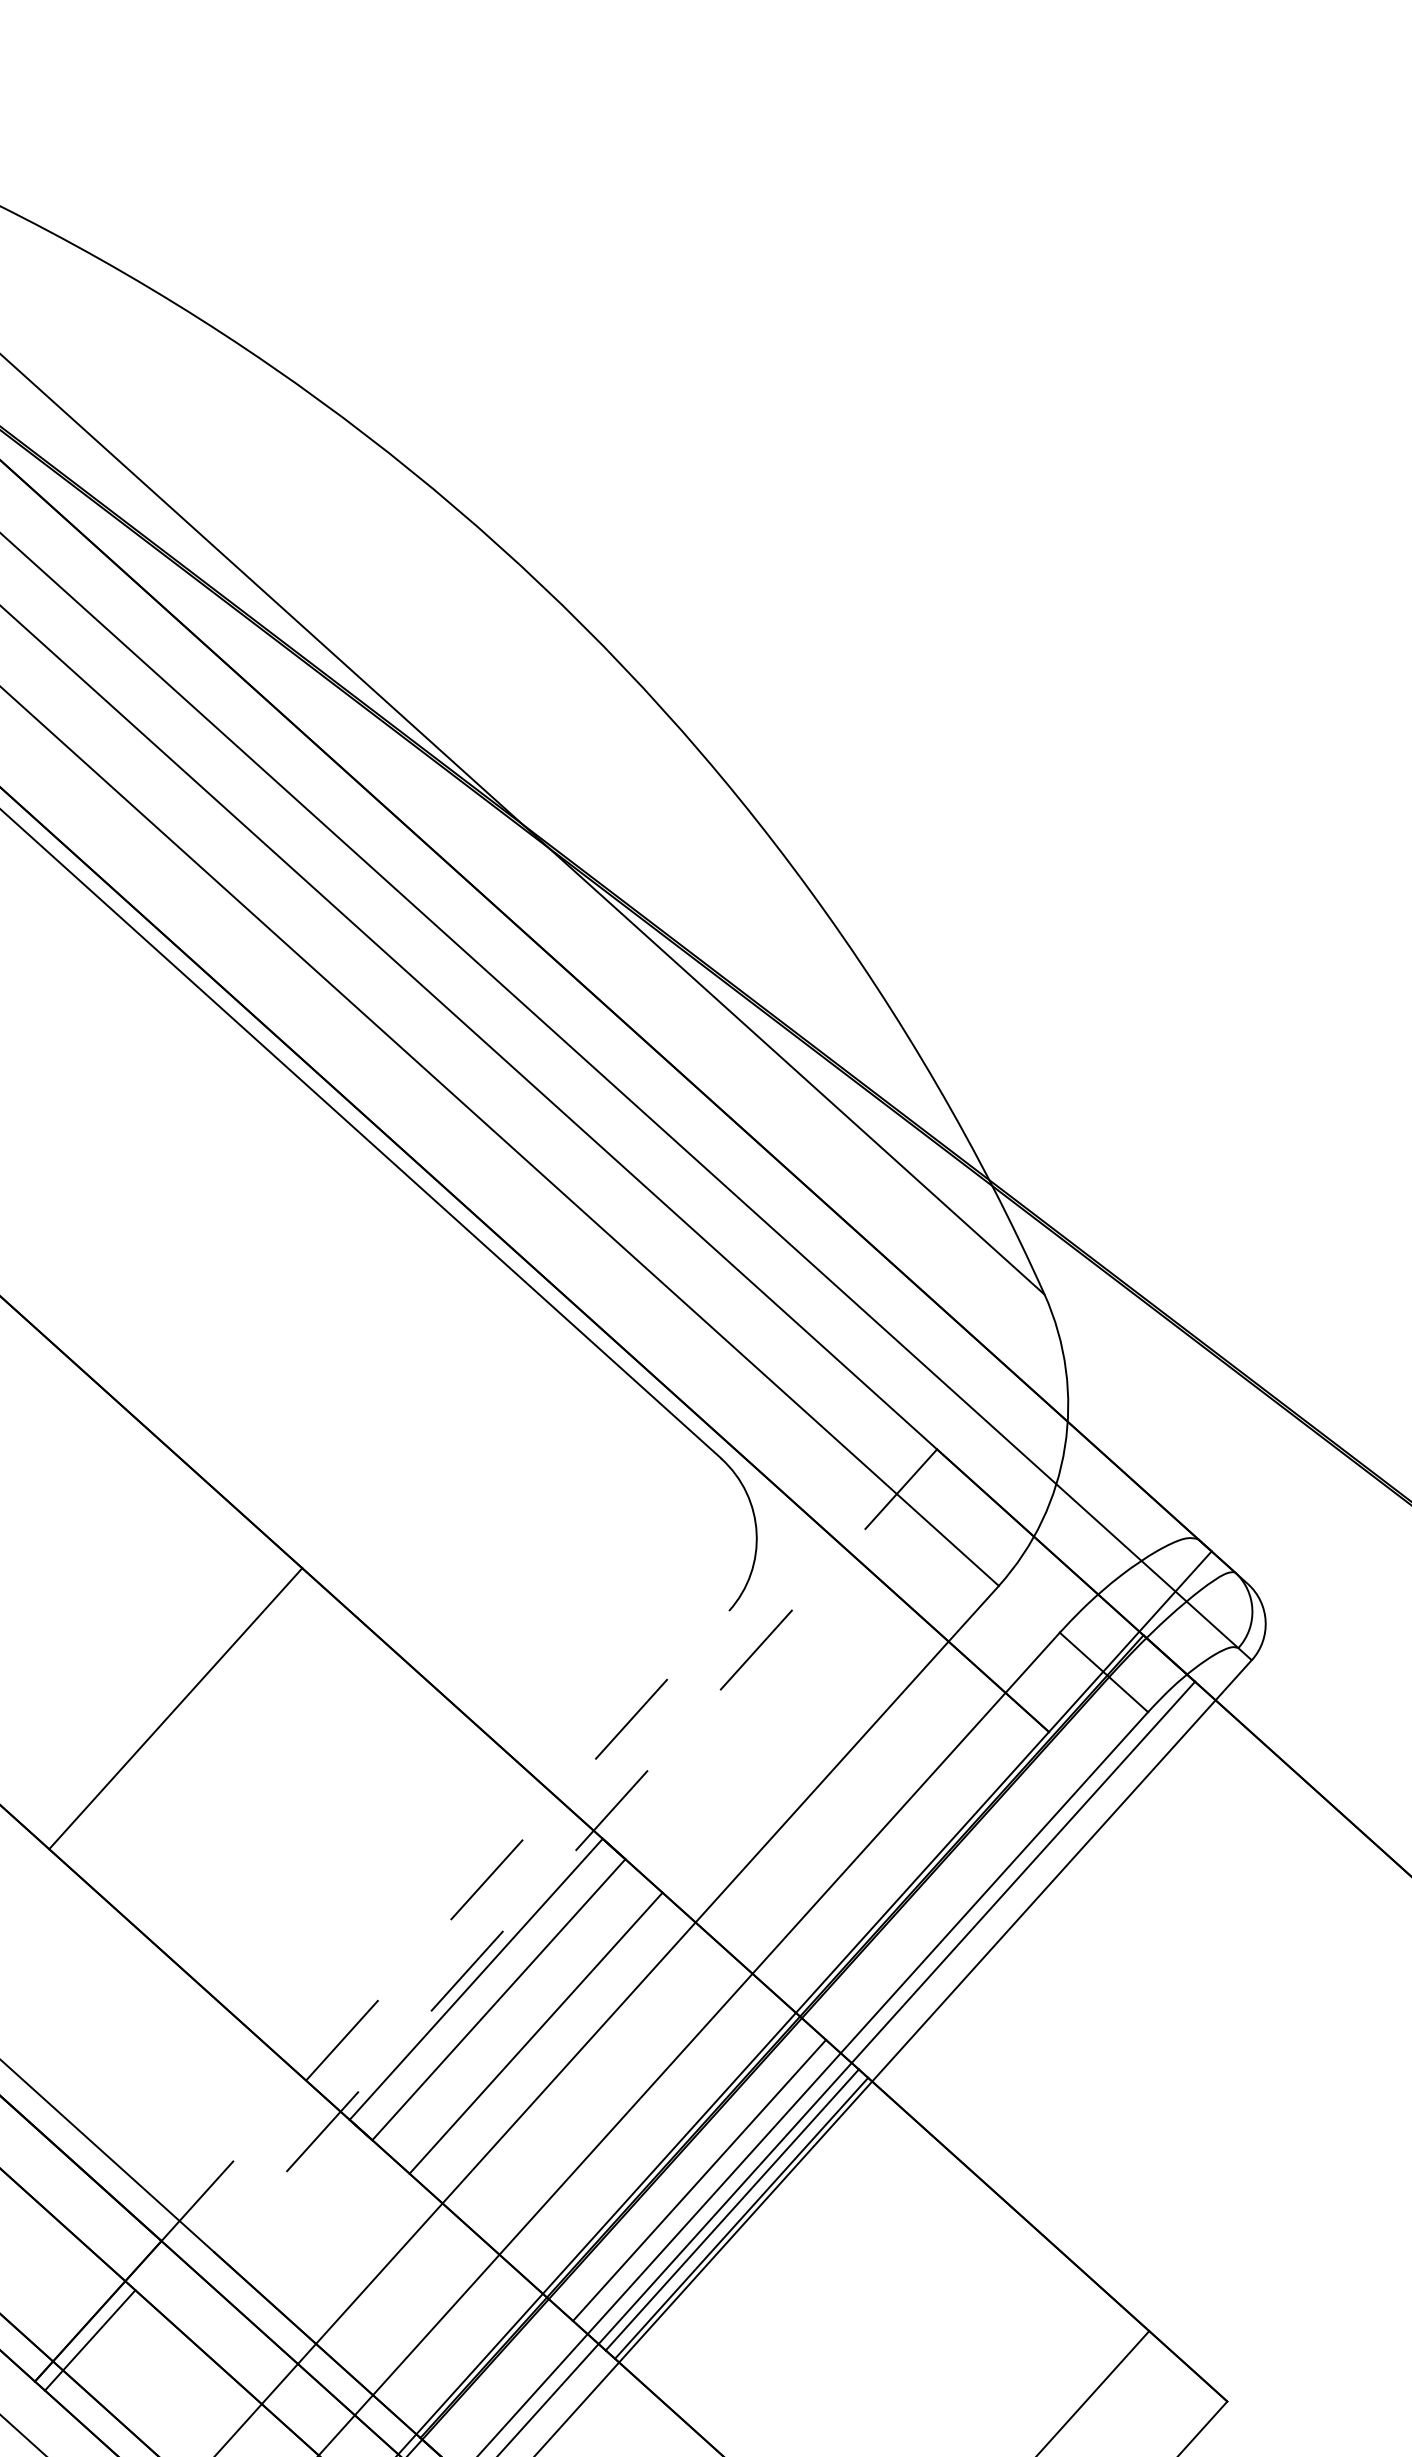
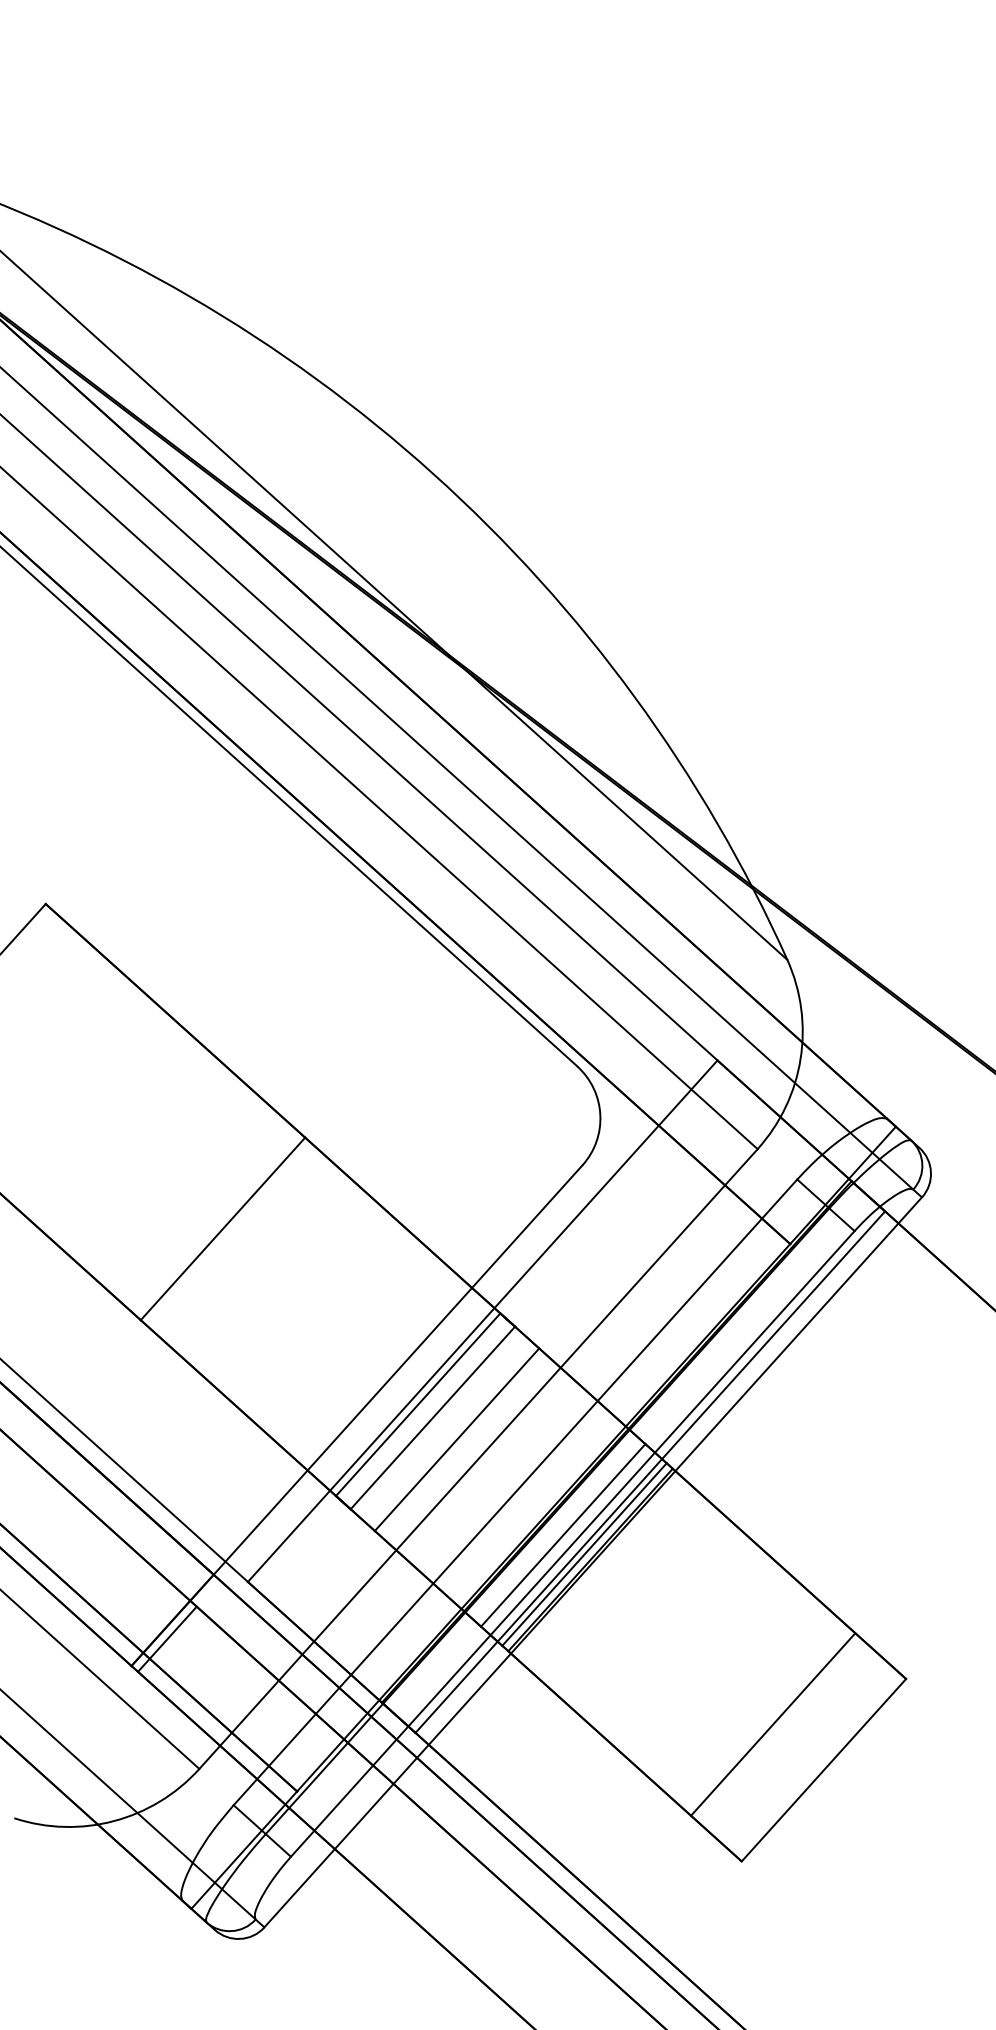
line: (575, 1851) -> (482, 1321), dashed -> solid
line: (445, 1925) -> (398, 1369), dashed -> solid

